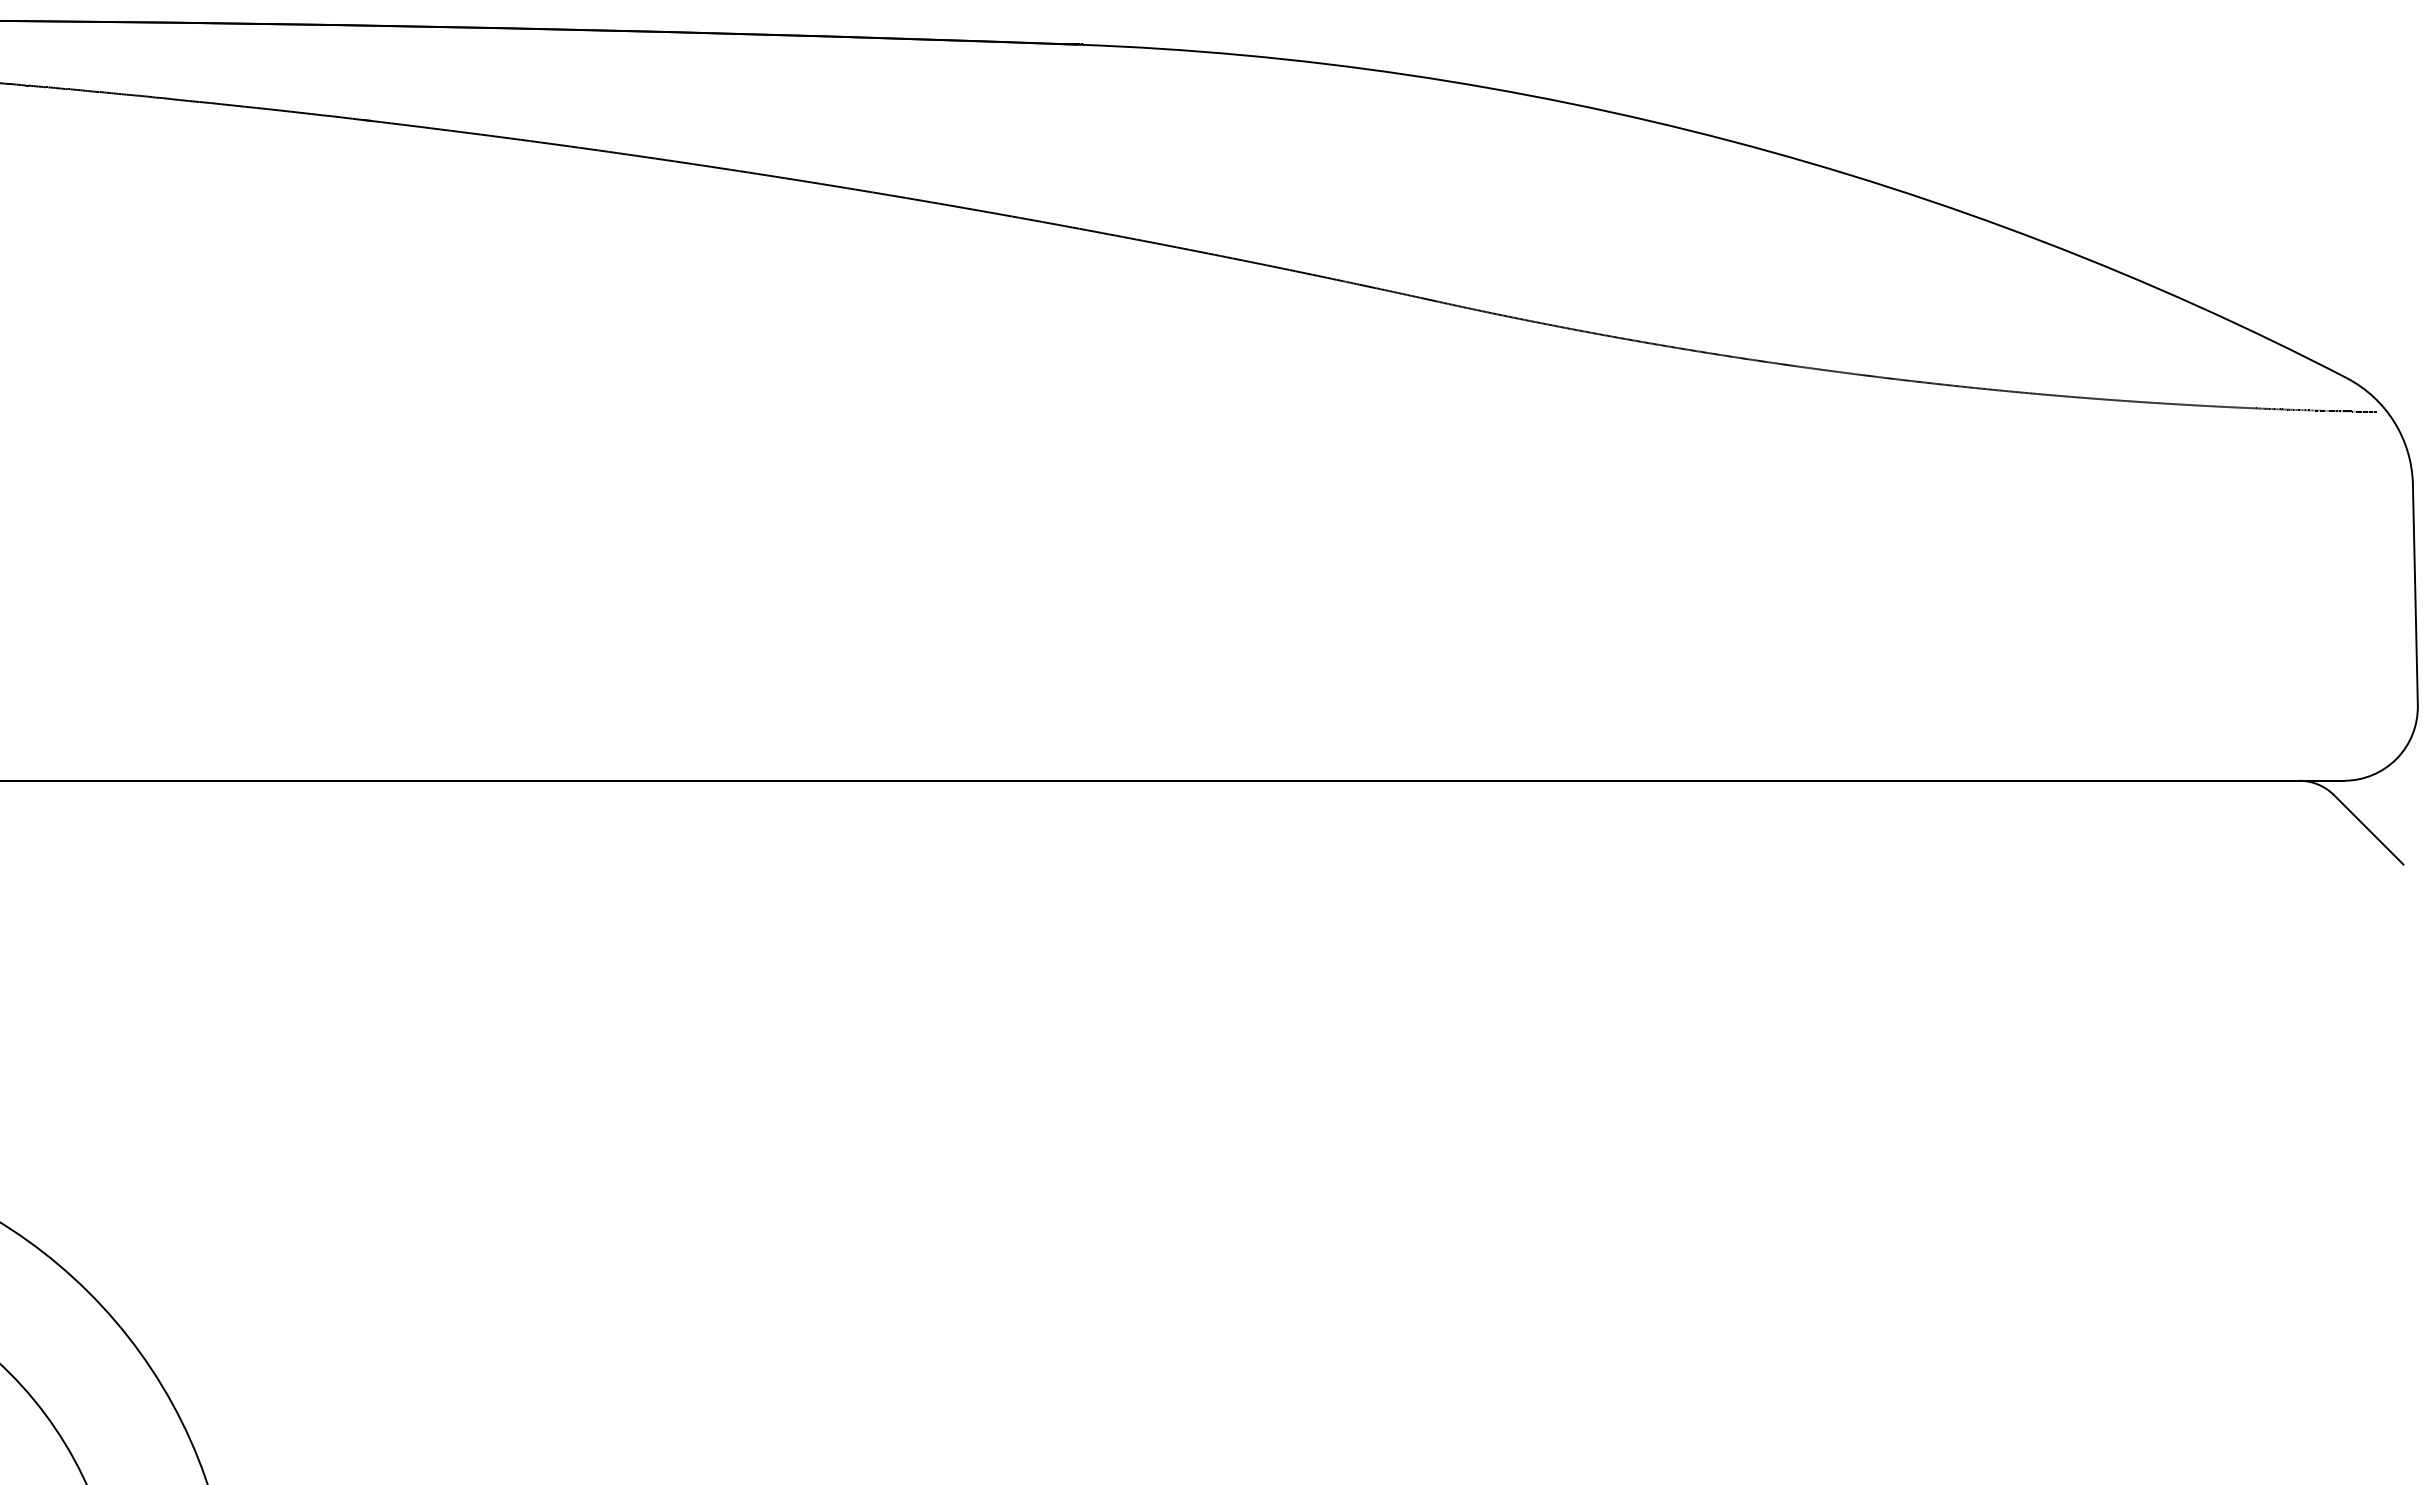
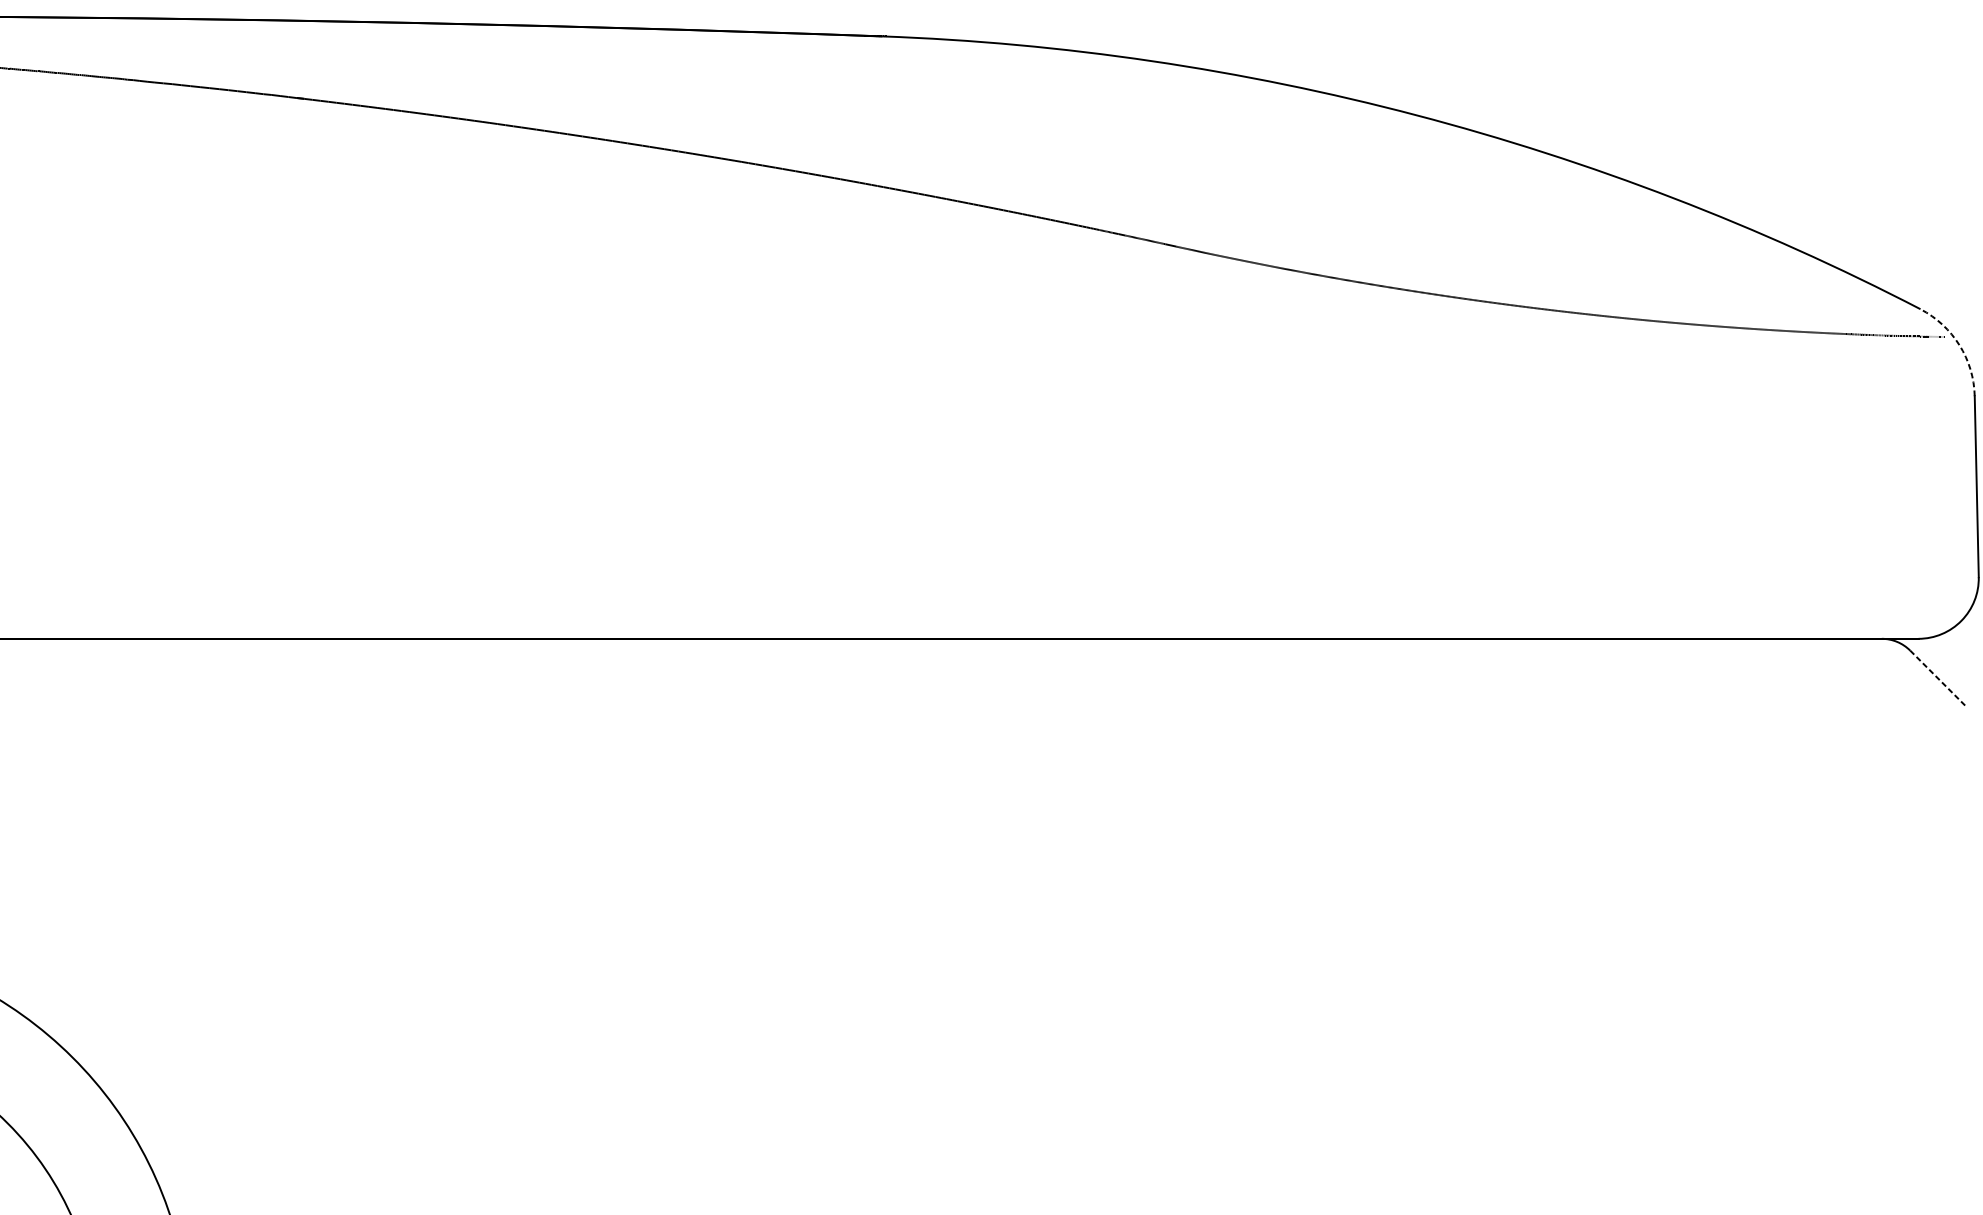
arc: (2394, 422) -> (1959, 345), solid -> dashed
line: (2369, 830) -> (1939, 679), solid -> dashed

